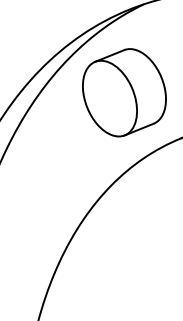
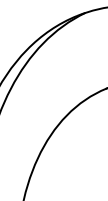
part: (124, 92) -> (74, 62), removed

